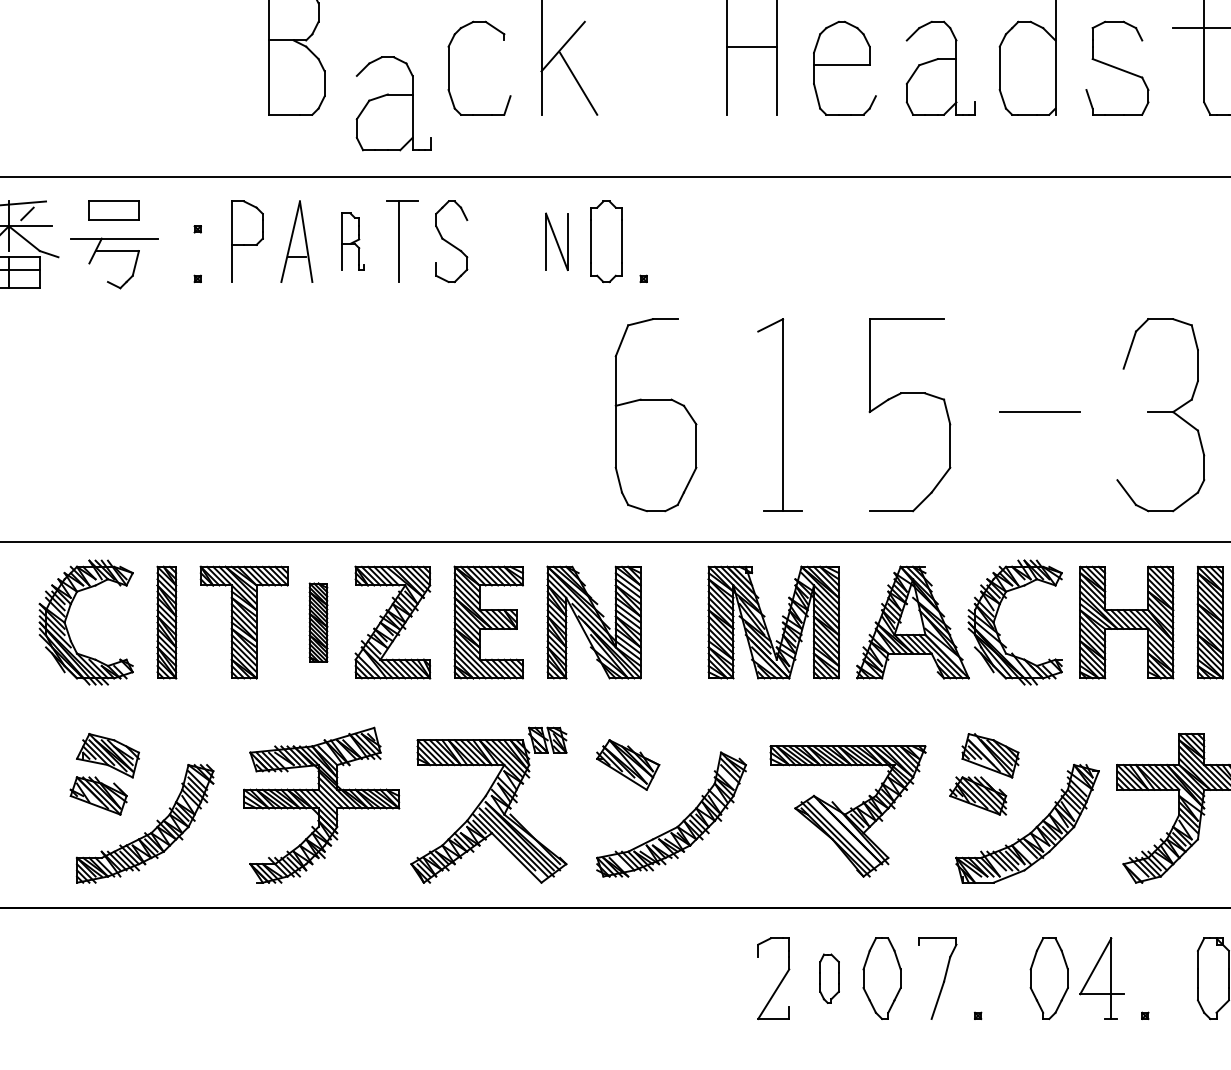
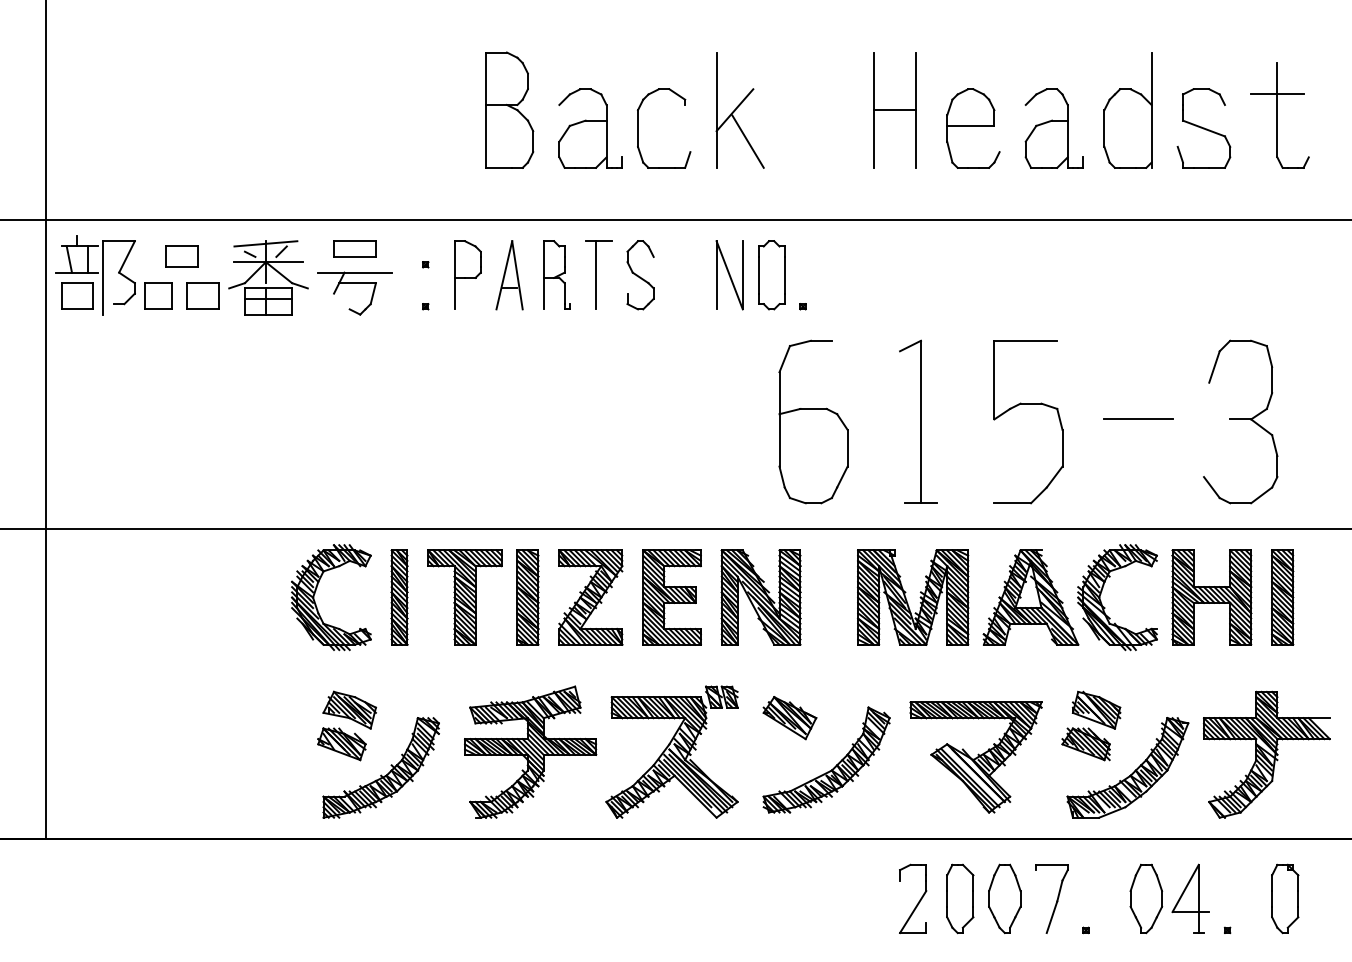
part: (393, 103) -> (590, 128), moved
part: (352, 240) -> (556, 274), size x1.43
part: (556, 241) -> (729, 275), size x1.43
part: (318, 622) -> (527, 597), size x1.43
part: (829, 978) -> (960, 898), size x1.67

